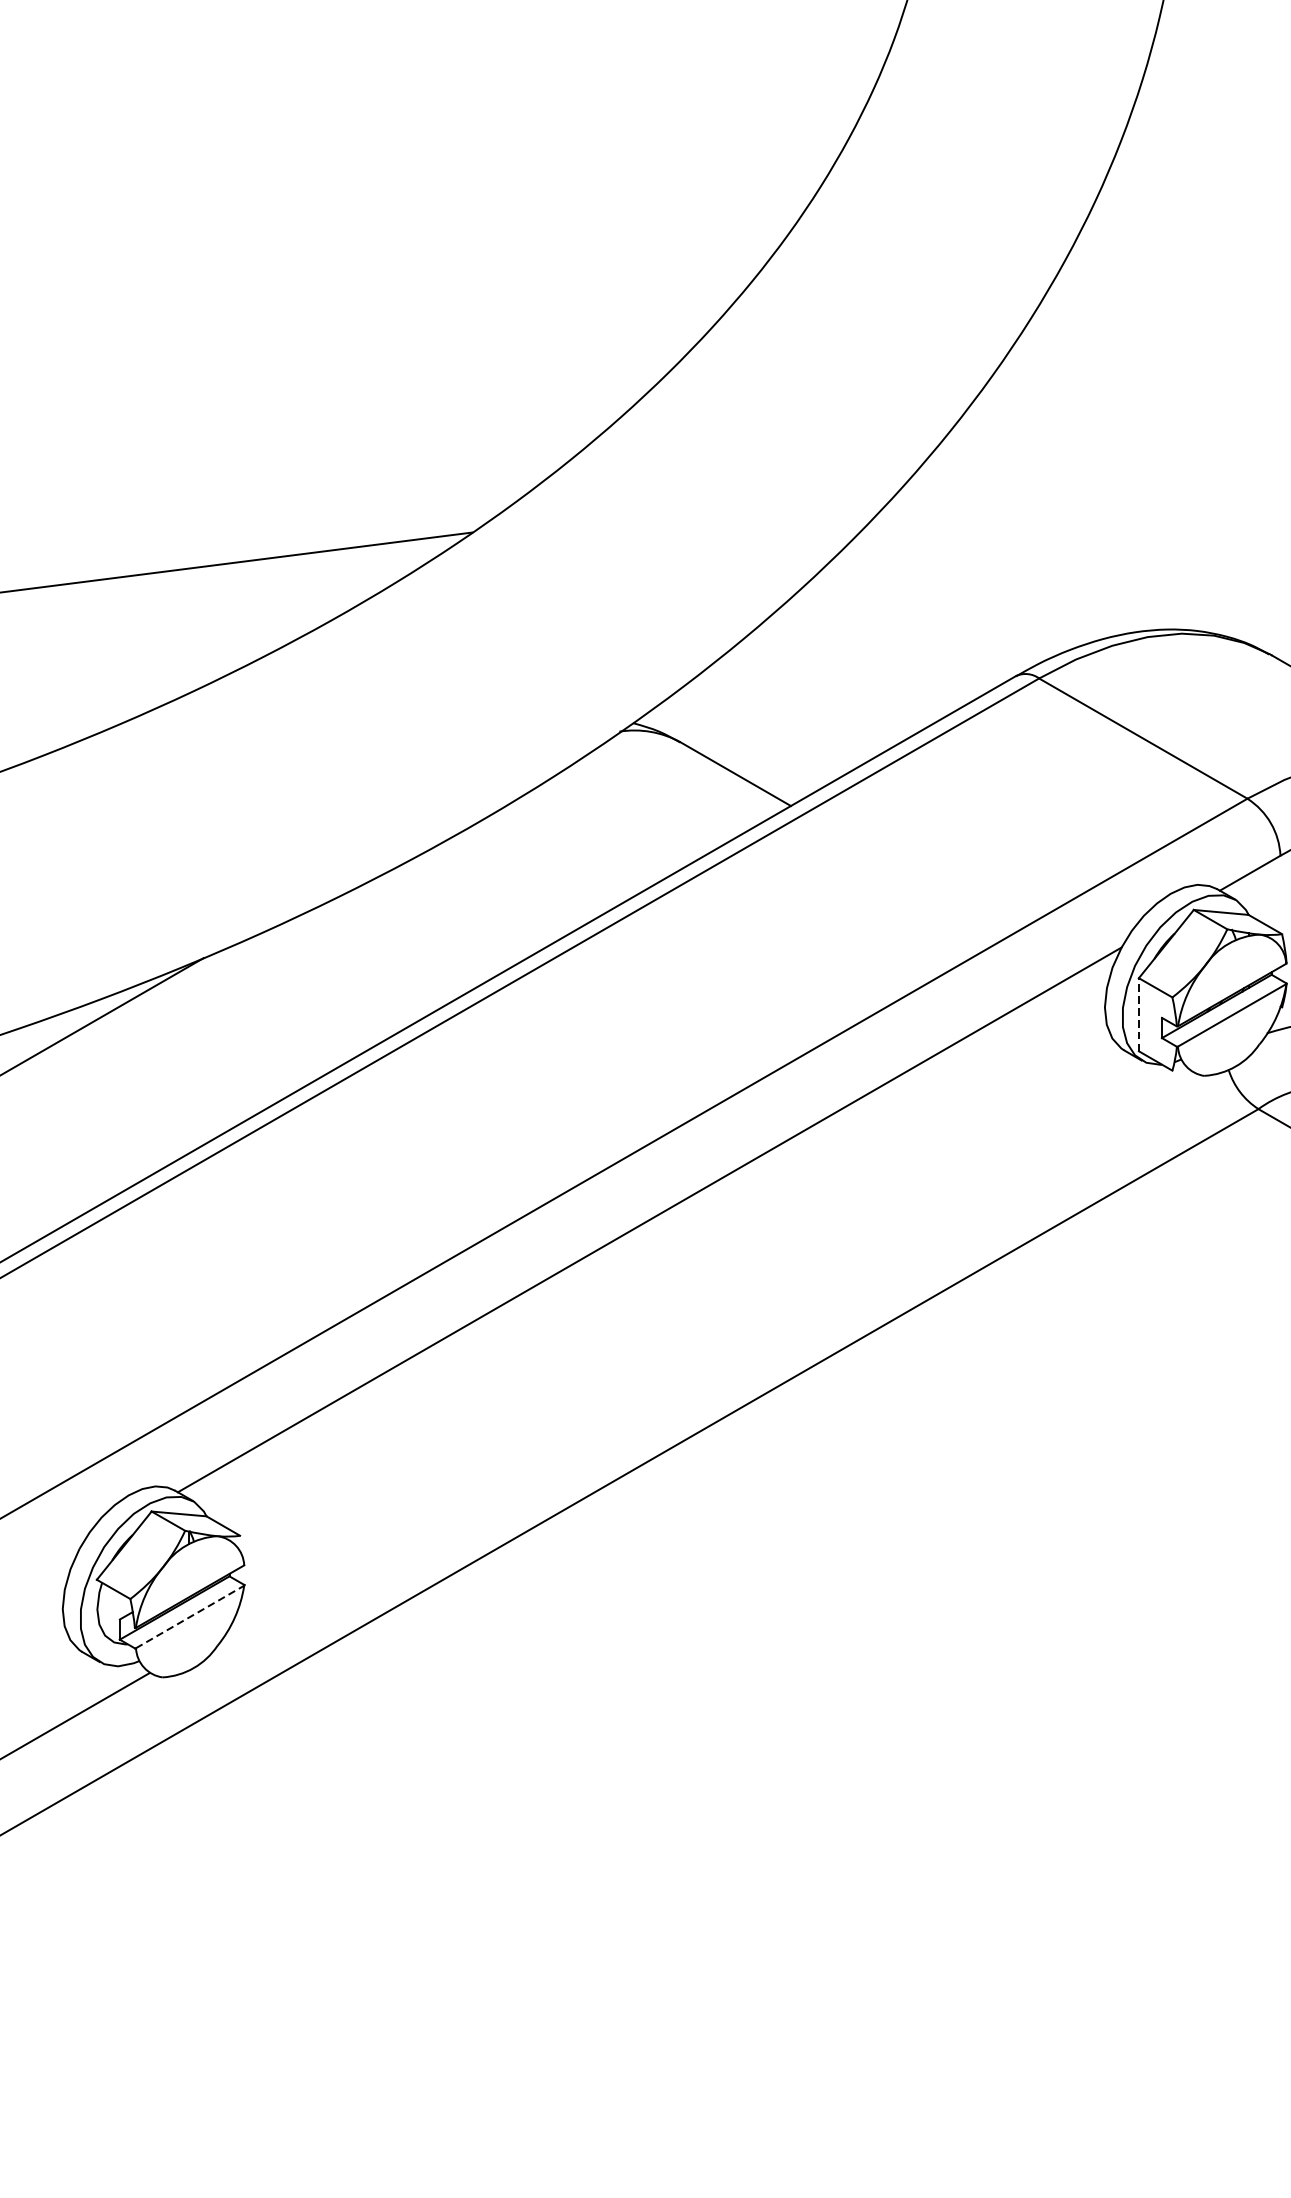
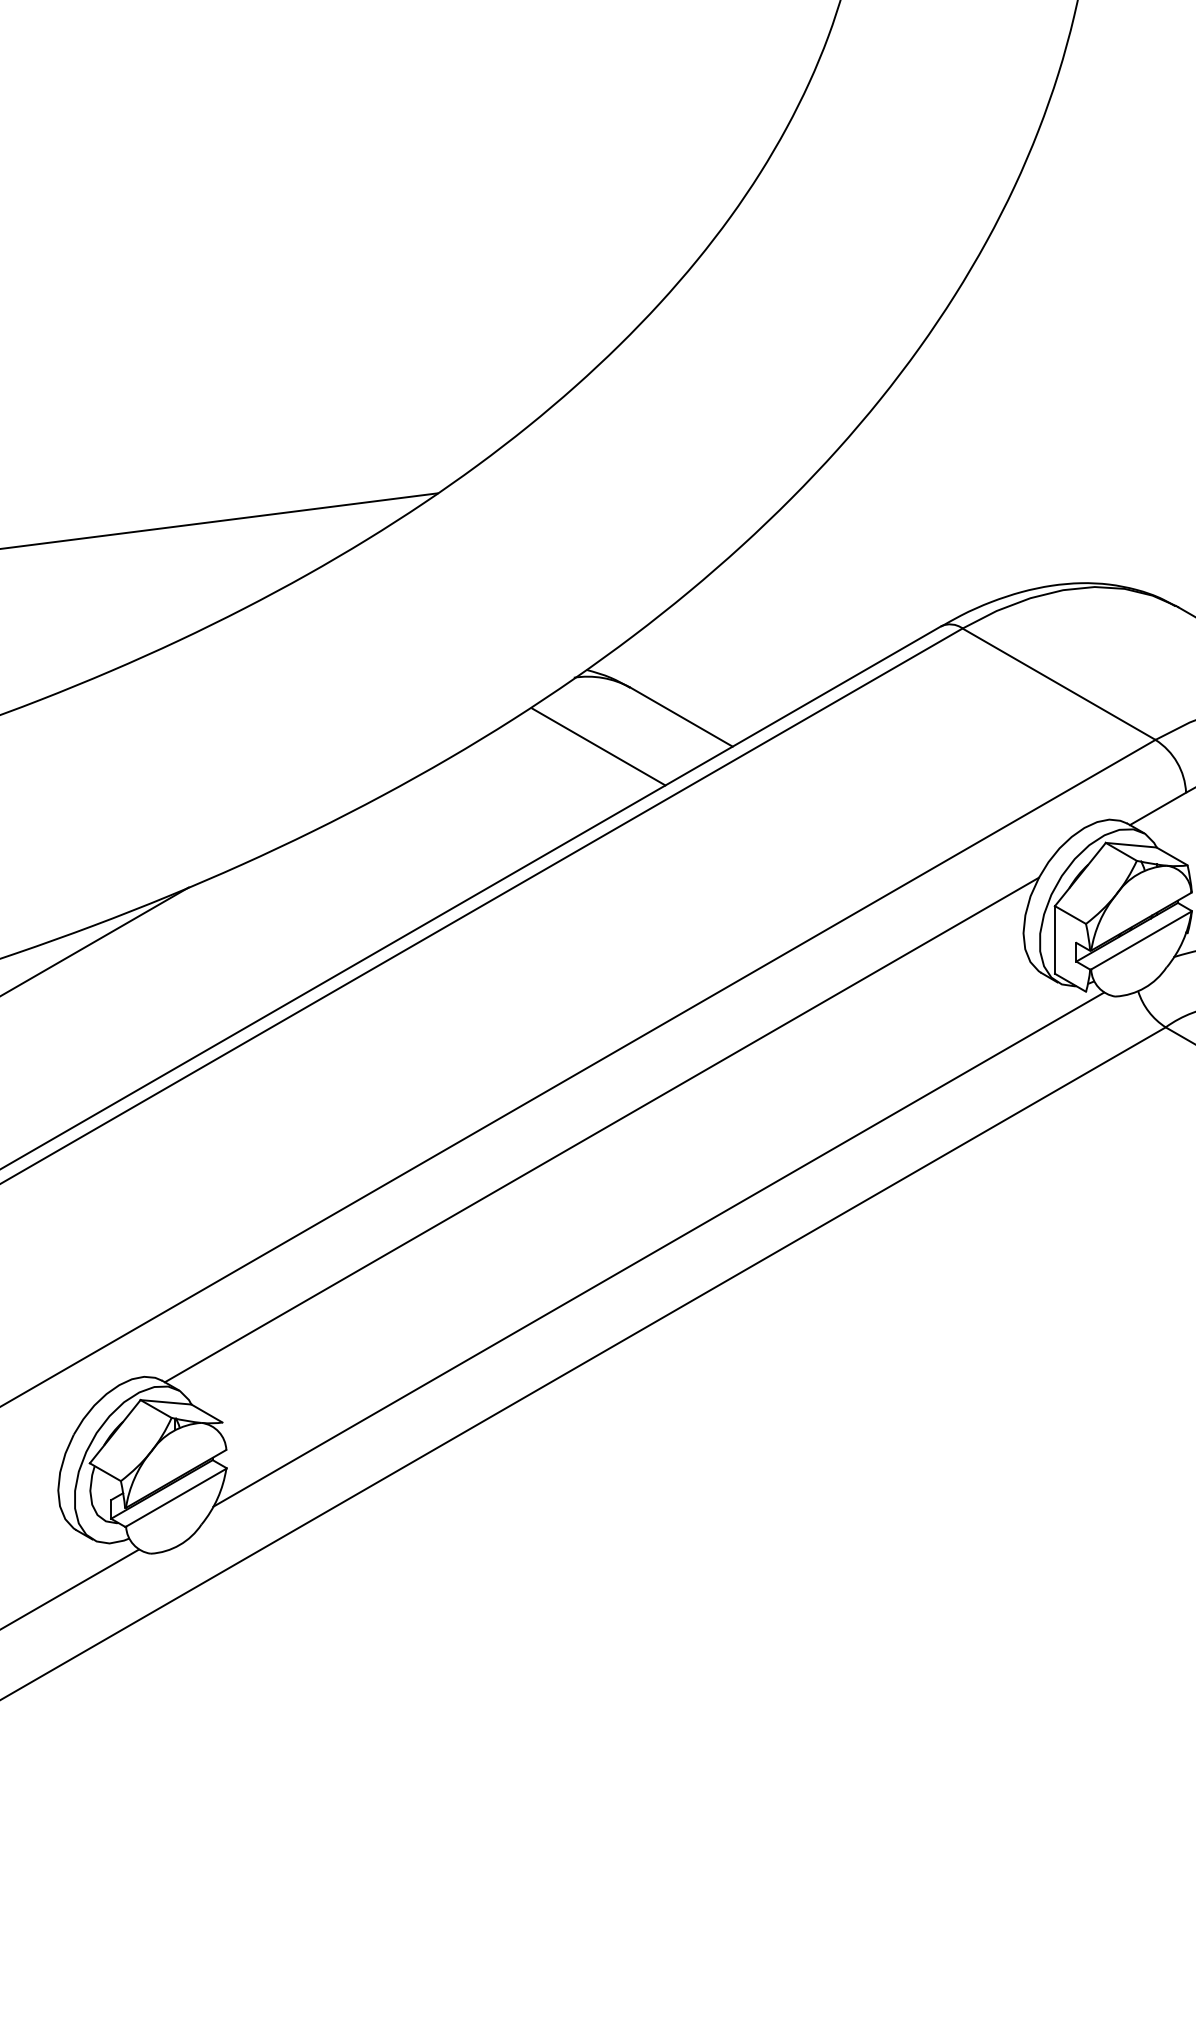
line: (646, 805) -> (598, 746), added
line: (1138, 1014) -> (1054, 939), dashed -> solid
line: (710, 1348) -> (658, 1249), added
line: (190, 1616) -> (176, 1497), dashed -> solid

